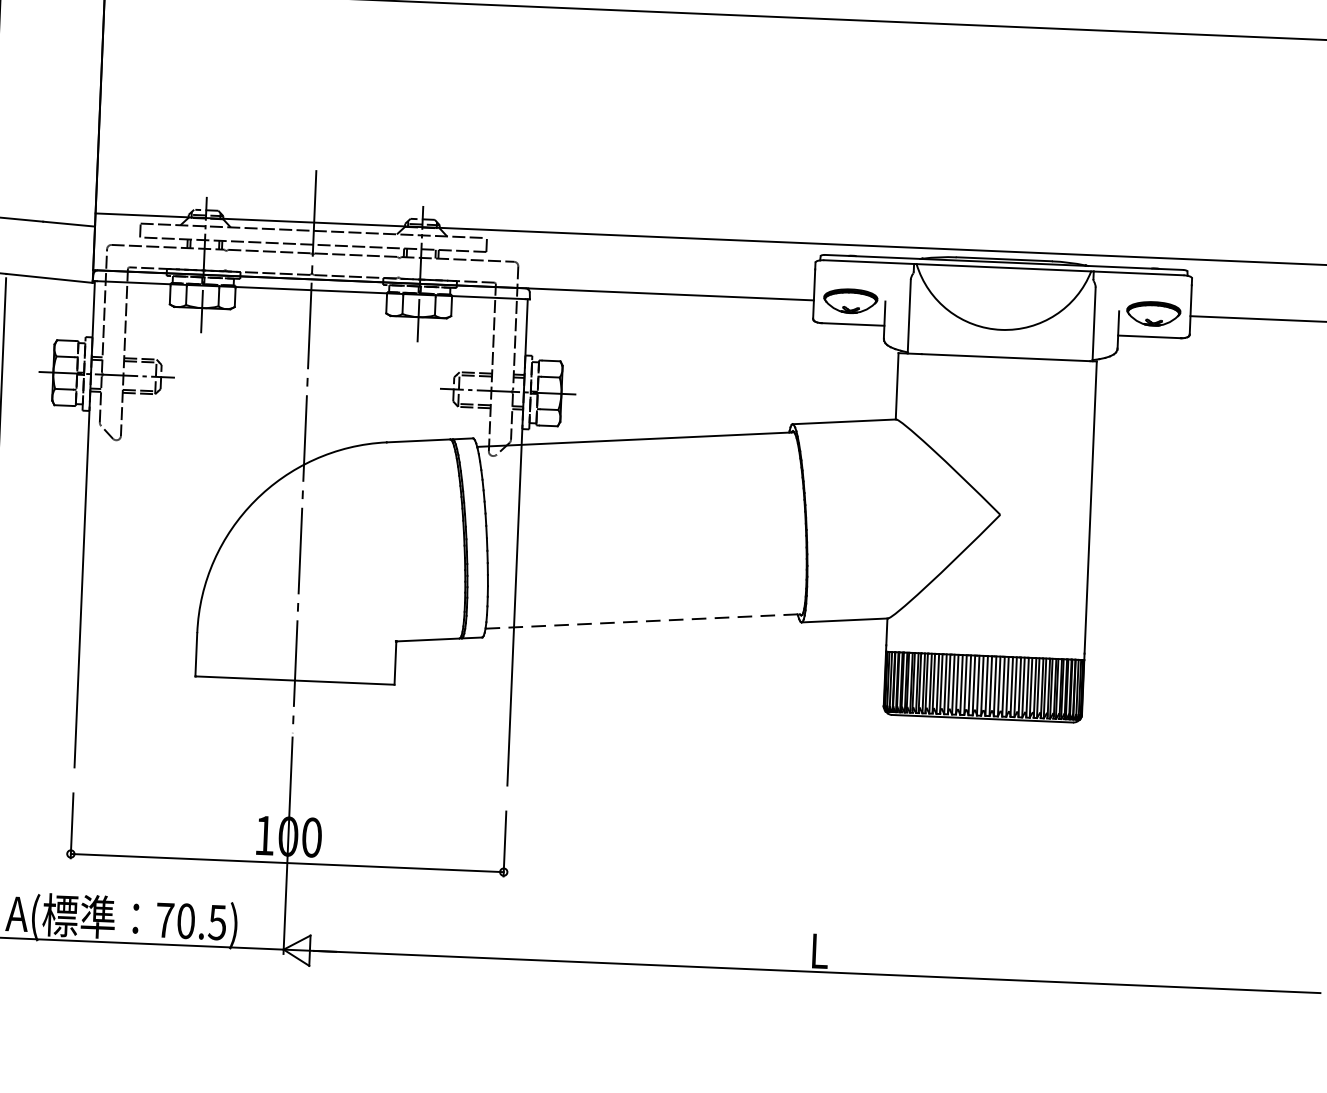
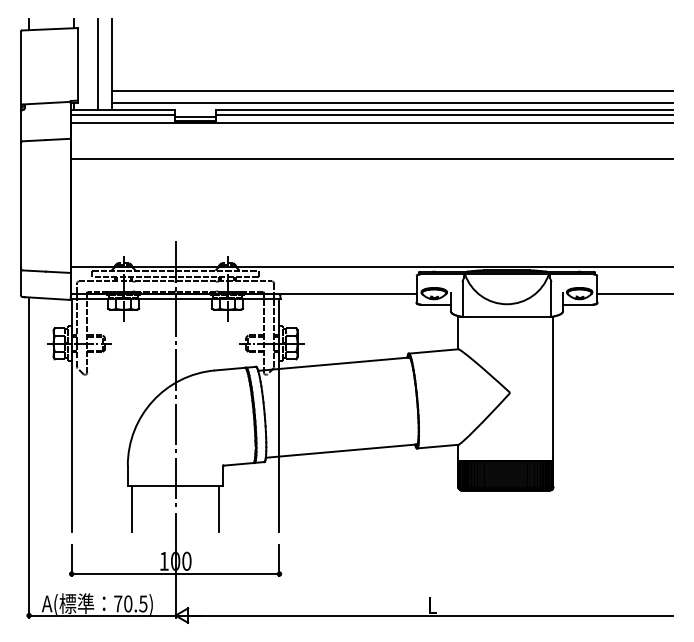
line: (645, 622) -> (342, 451), dashed -> solid
line: (201, 724) -> (131, 509), added
line: (384, 732) -> (219, 509), added

